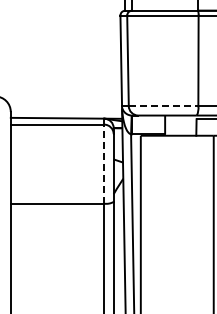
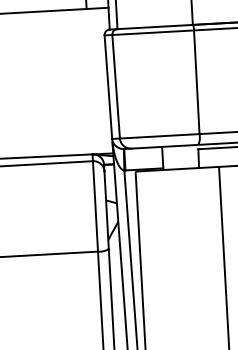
line: (163, 106) -> (159, 136), dashed -> solid
line: (104, 164) -> (95, 206), dashed -> solid

